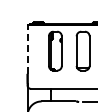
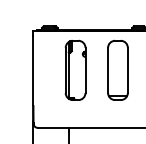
line: (27, 51) -> (33, 70), dashed -> solid

